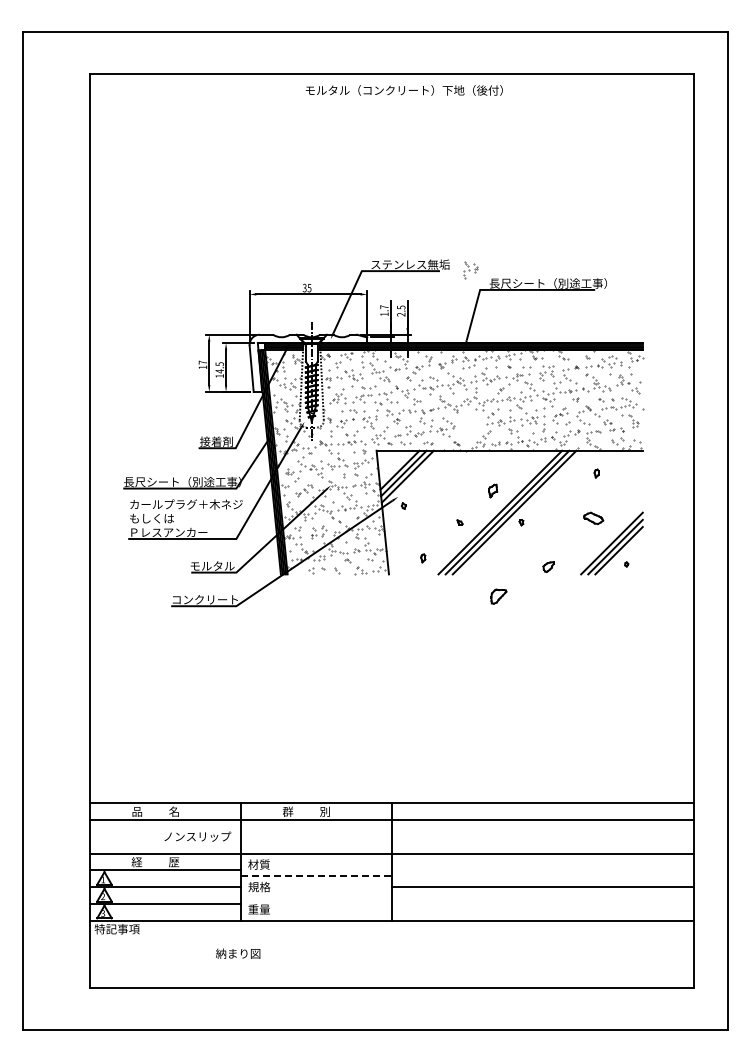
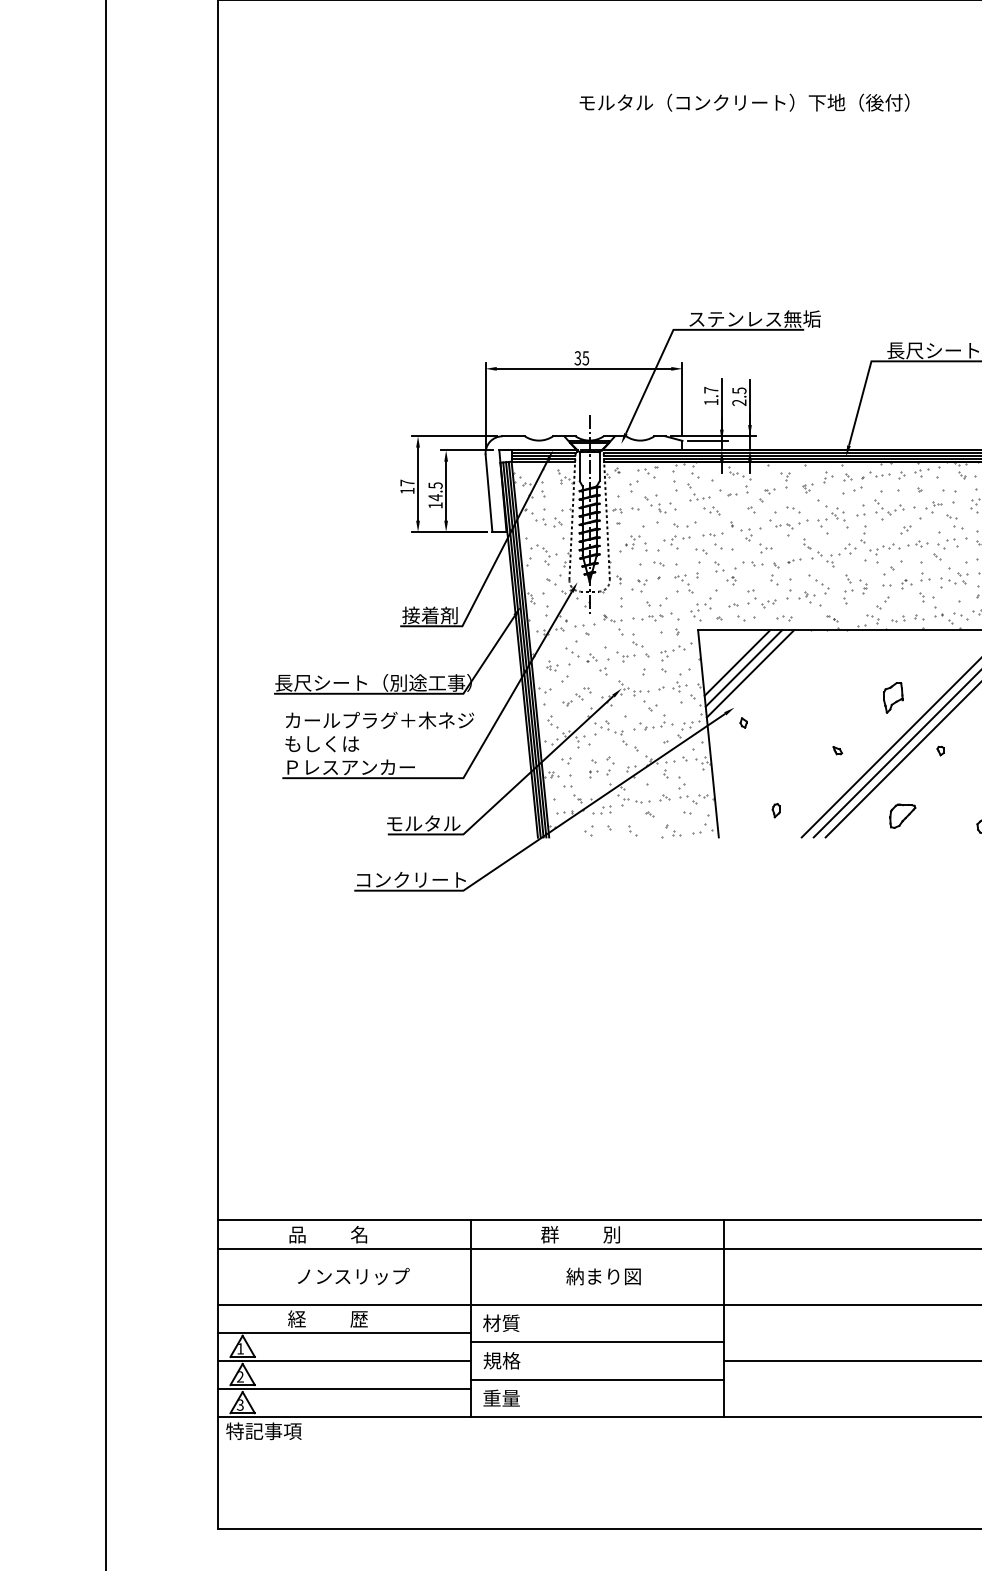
text: (403, 90) -> (743, 102), moved
part: (470, 270) -> (855, 589), moved
part: (492, 490) -> (892, 697), size x1.43
part: (498, 596) -> (902, 815), moved
text: (197, 836) -> (353, 1276), moved
line: (316, 876) -> (597, 1343), dashed -> solid
line: (315, 898) -> (595, 1379), added
text: (238, 953) -> (604, 1276), moved

